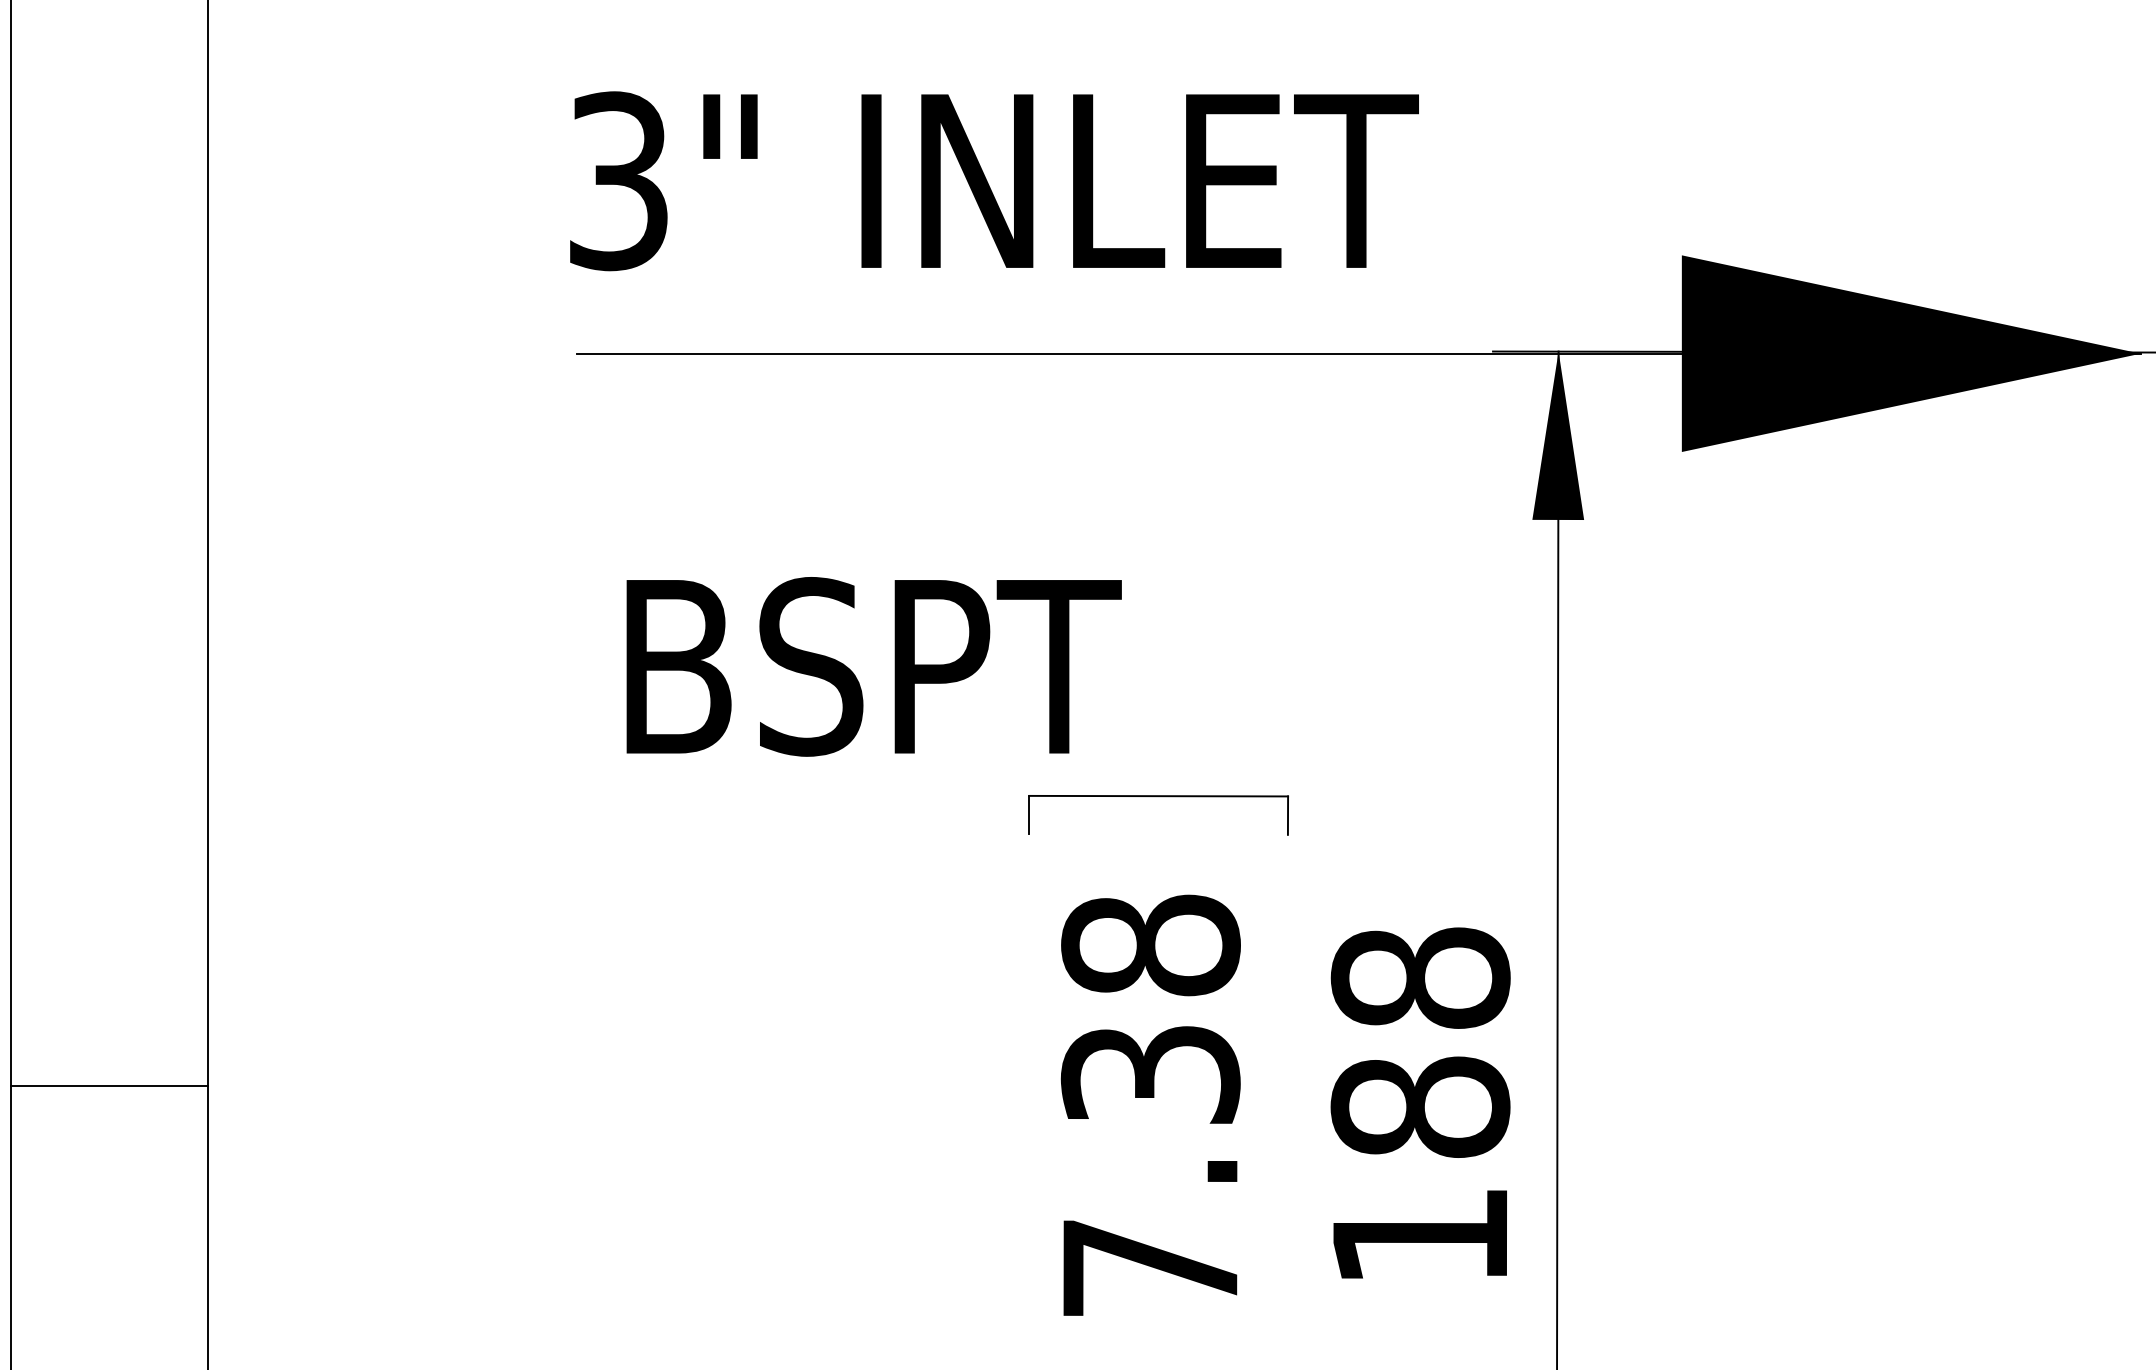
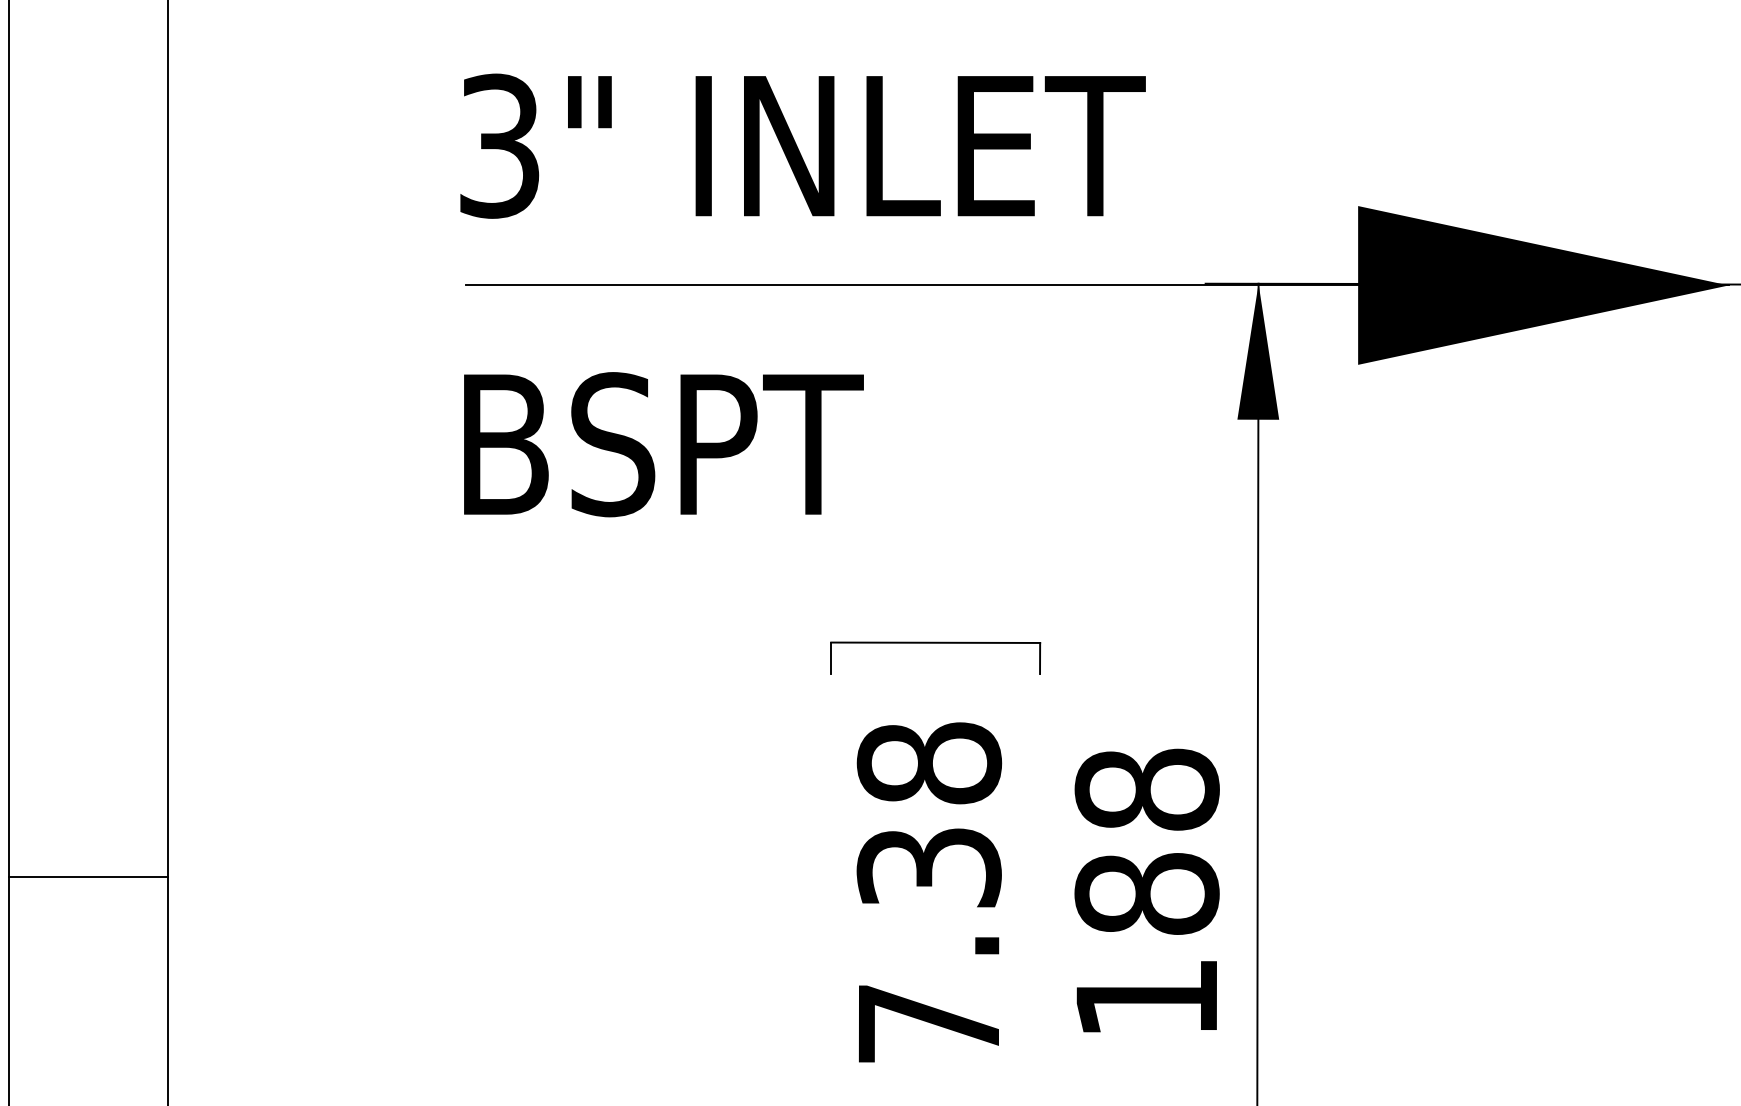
text: (873, 666) -> (663, 444), moved

